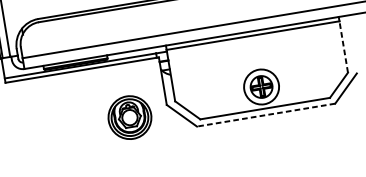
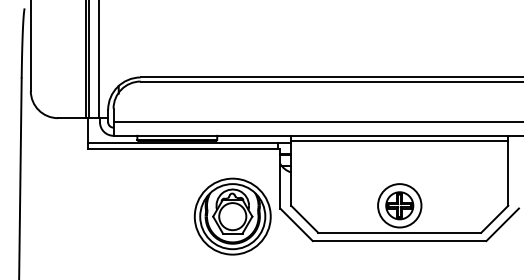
line: (343, 46) -> (508, 173), dashed -> solid
line: (266, 115) -> (399, 241), dashed -> solid
part: (129, 117) -> (232, 216), size x1.43

